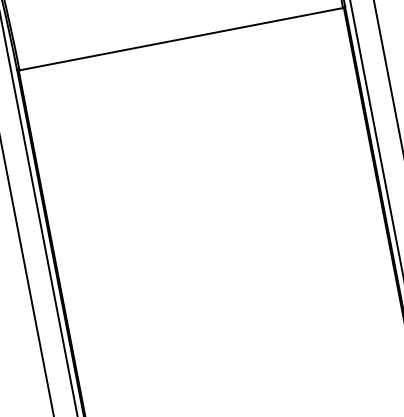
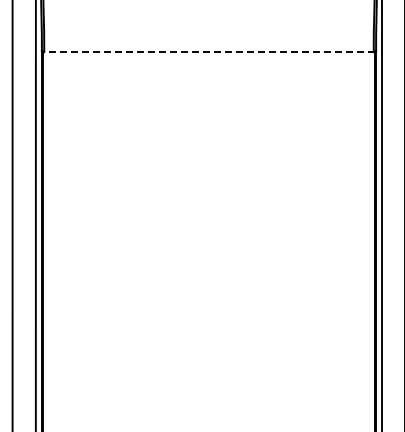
line: (180, 39) -> (208, 52), solid -> dashed

